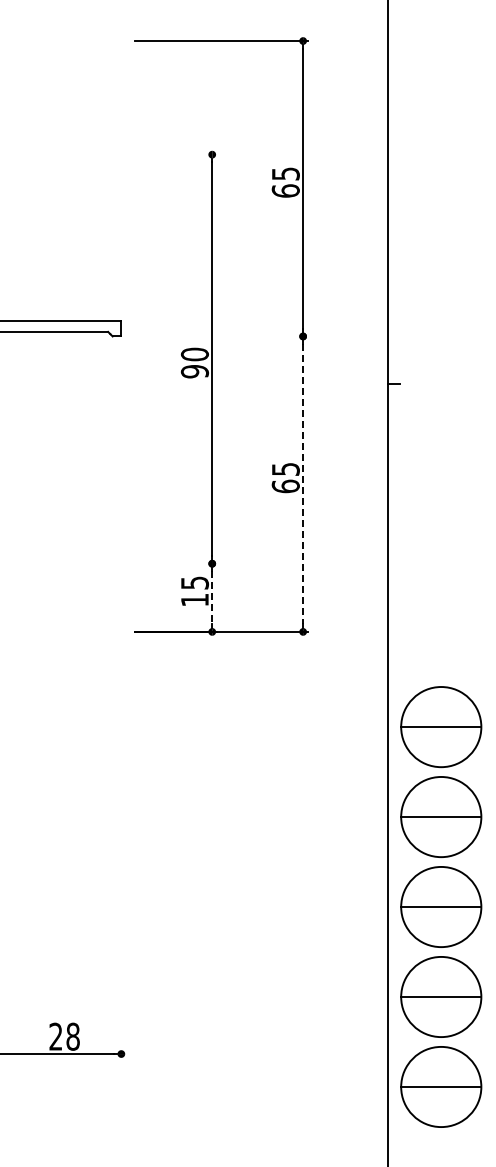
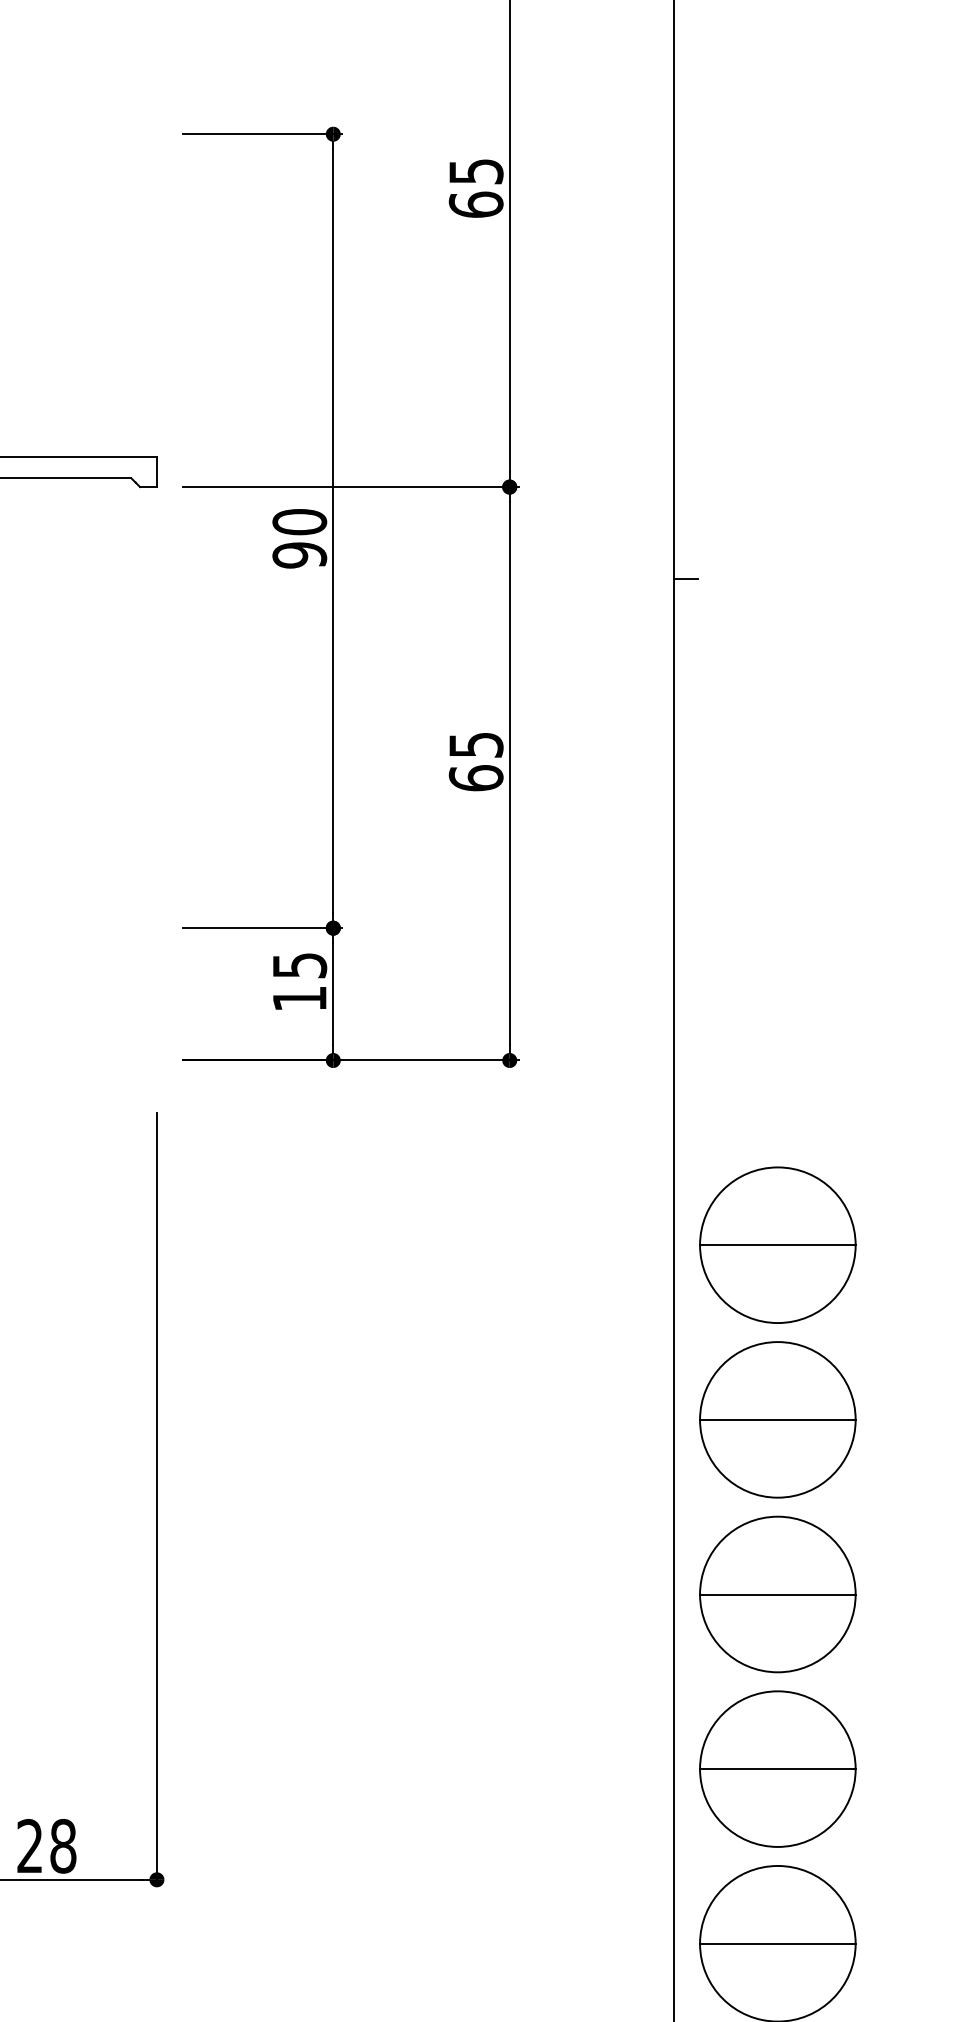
line: (175, 154) -> (262, 133), added
line: (220, 336) -> (349, 487), added
line: (303, 484) -> (510, 774), dashed -> solid
line: (175, 563) -> (262, 927), added
line: (212, 598) -> (333, 995), dashed -> solid
line: (121, 857) -> (157, 1498), added

